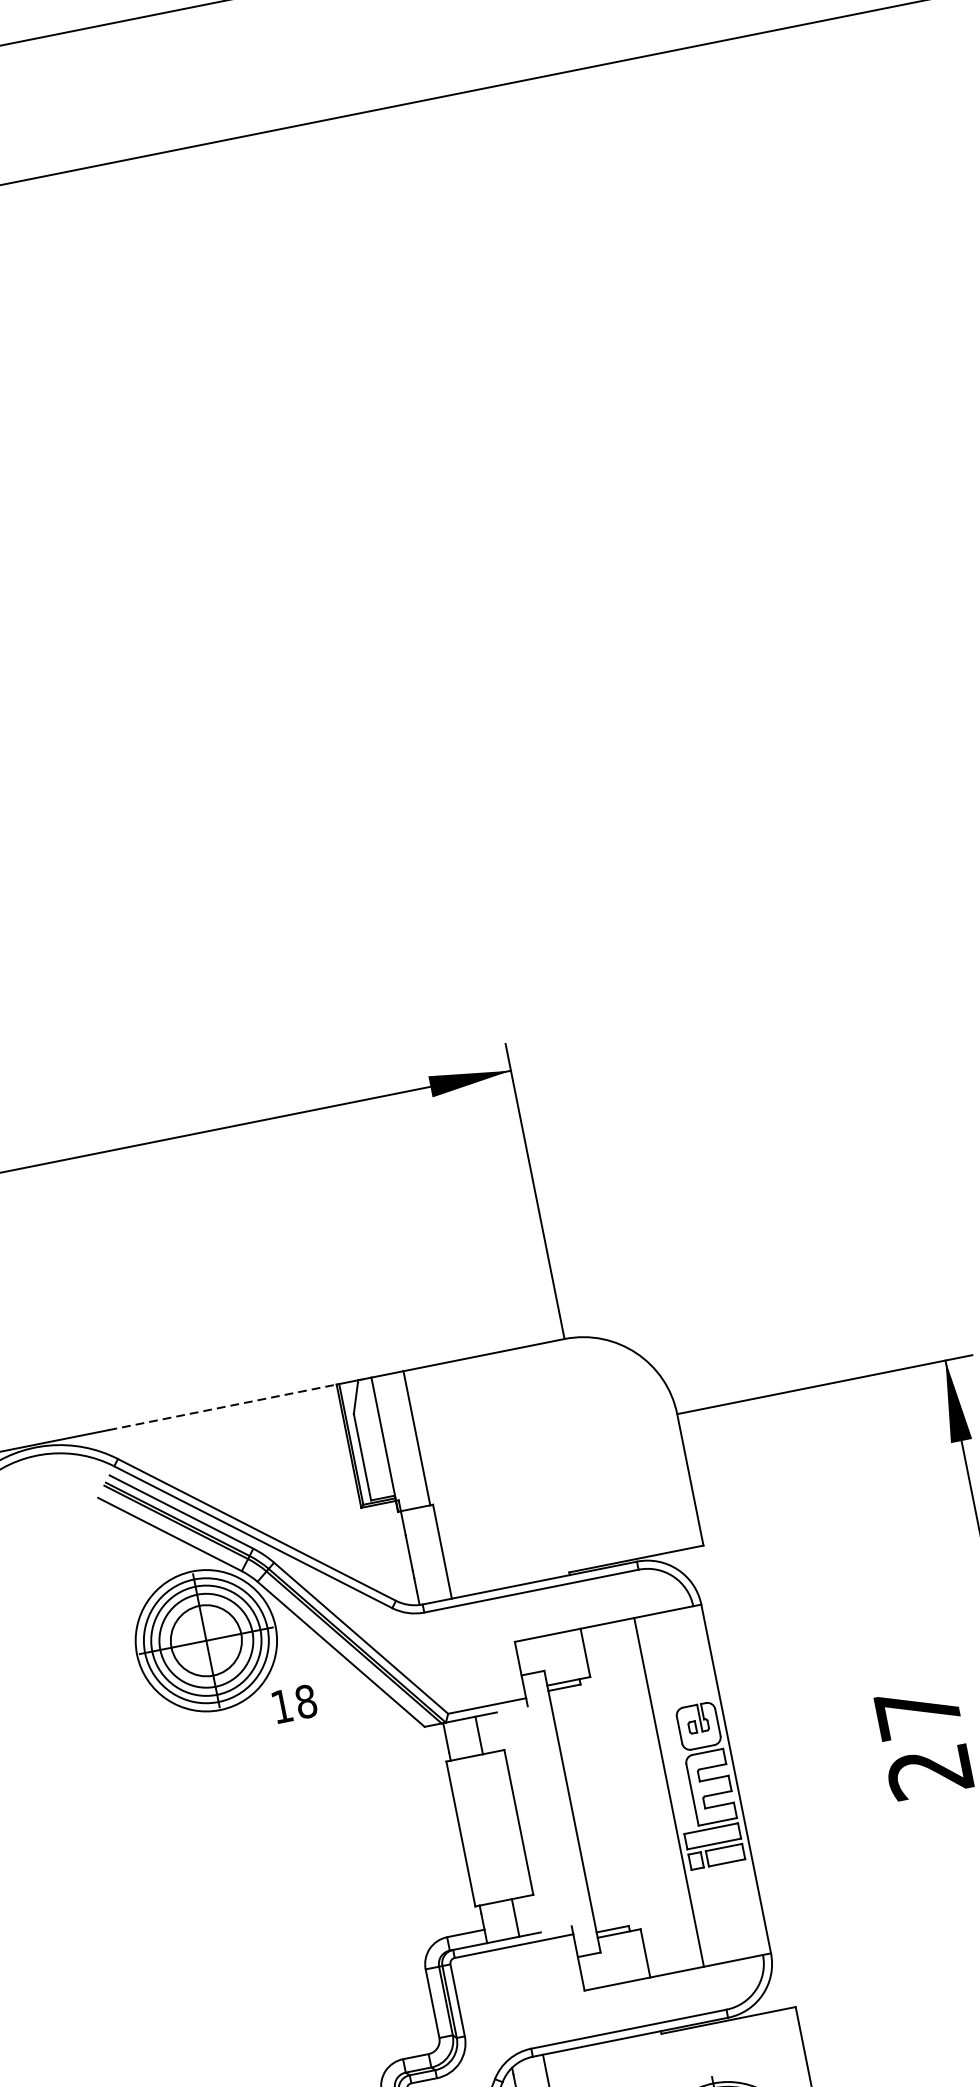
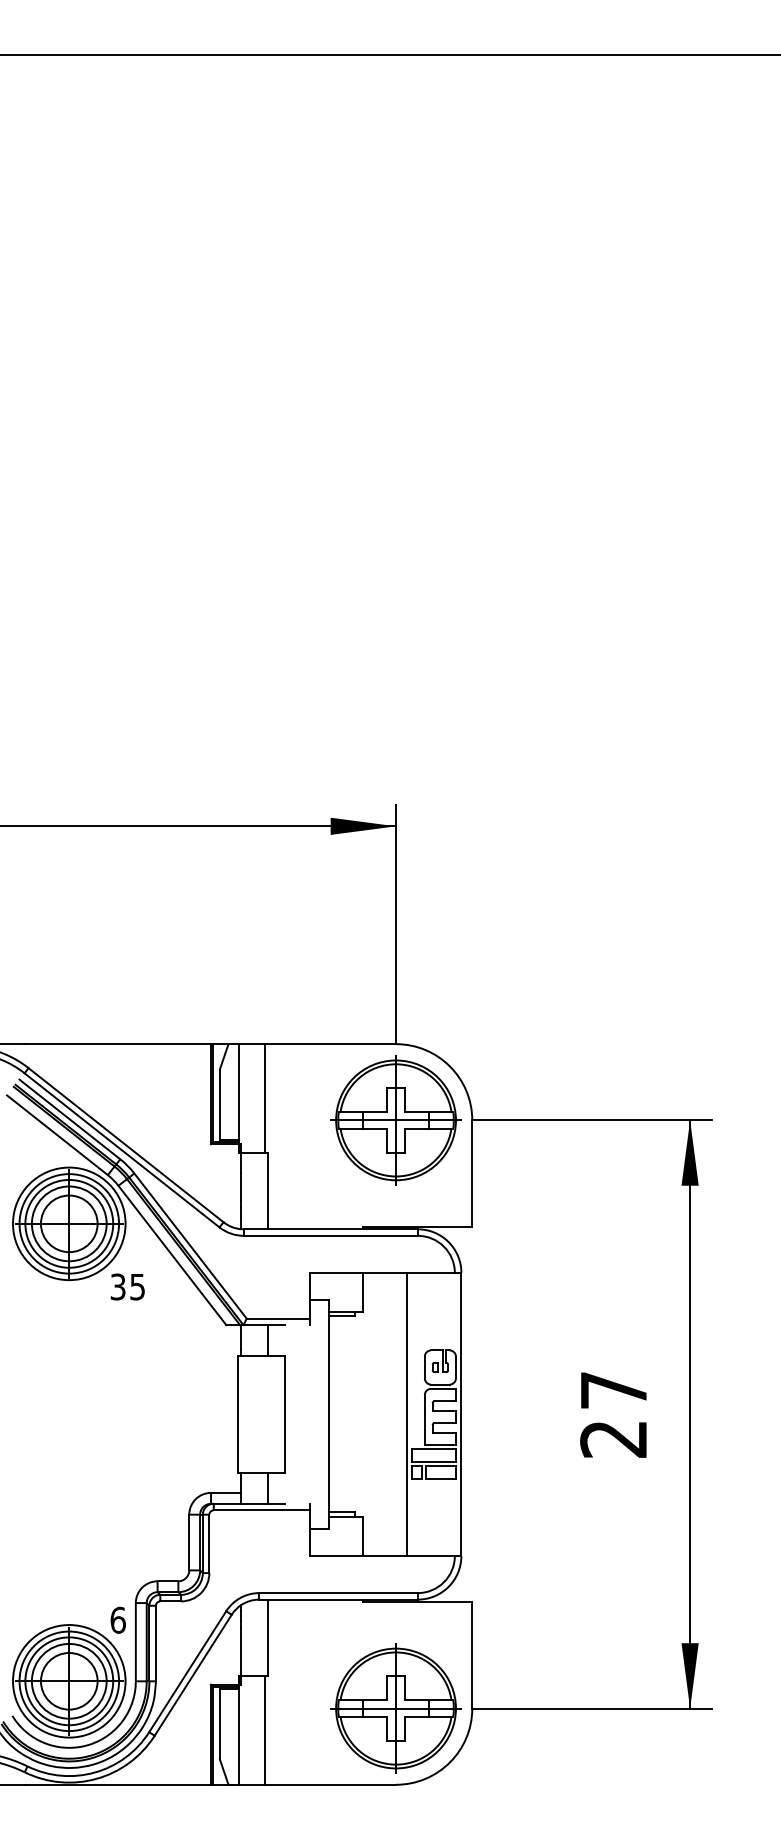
line: (222, 1407) -> (118, 1044), dashed -> solid
part: (582, 1433) -> (395, 1120), added
text: (293, 1703) -> (127, 1286), 18 -> 35

